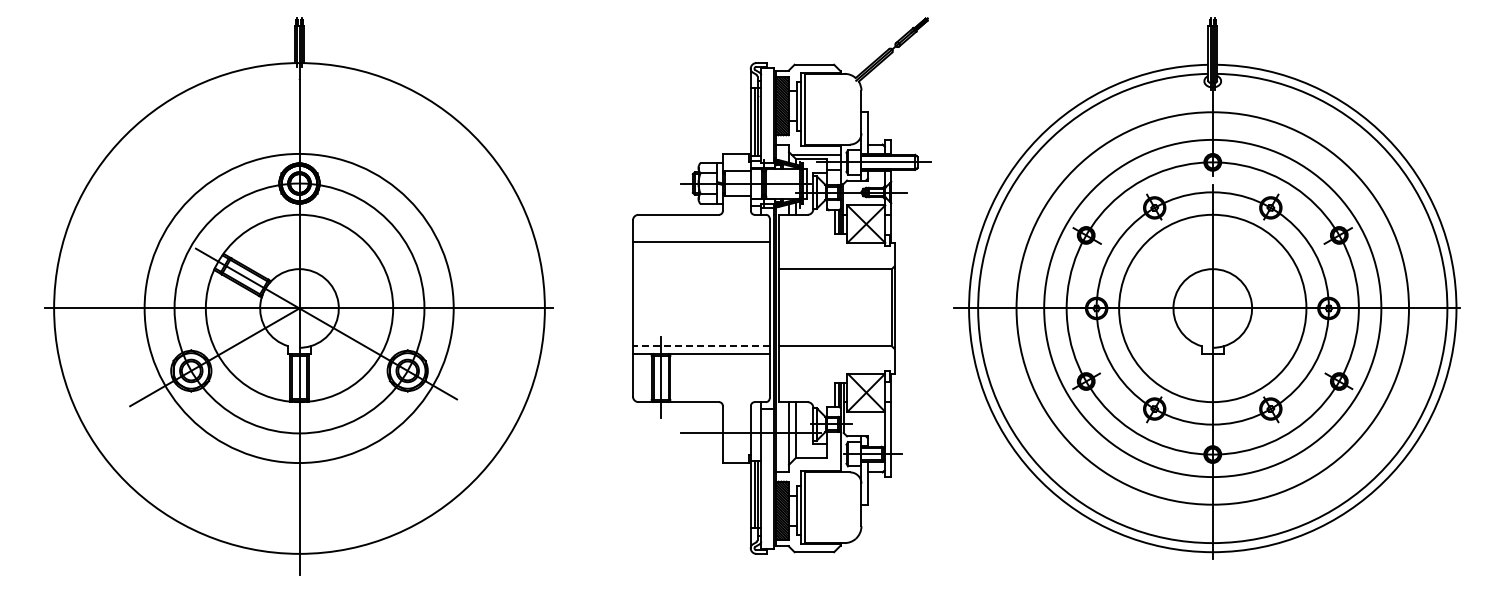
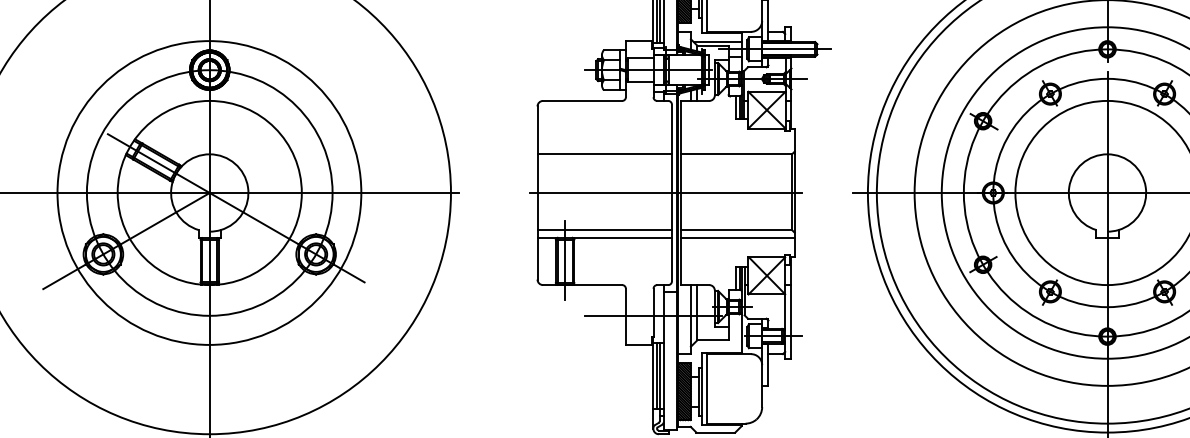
line: (700, 242) -> (603, 154), moved
line: (763, 308) -> (665, 193), added
line: (700, 346) -> (603, 230), dashed -> solid
line: (836, 354) -> (737, 238), added

